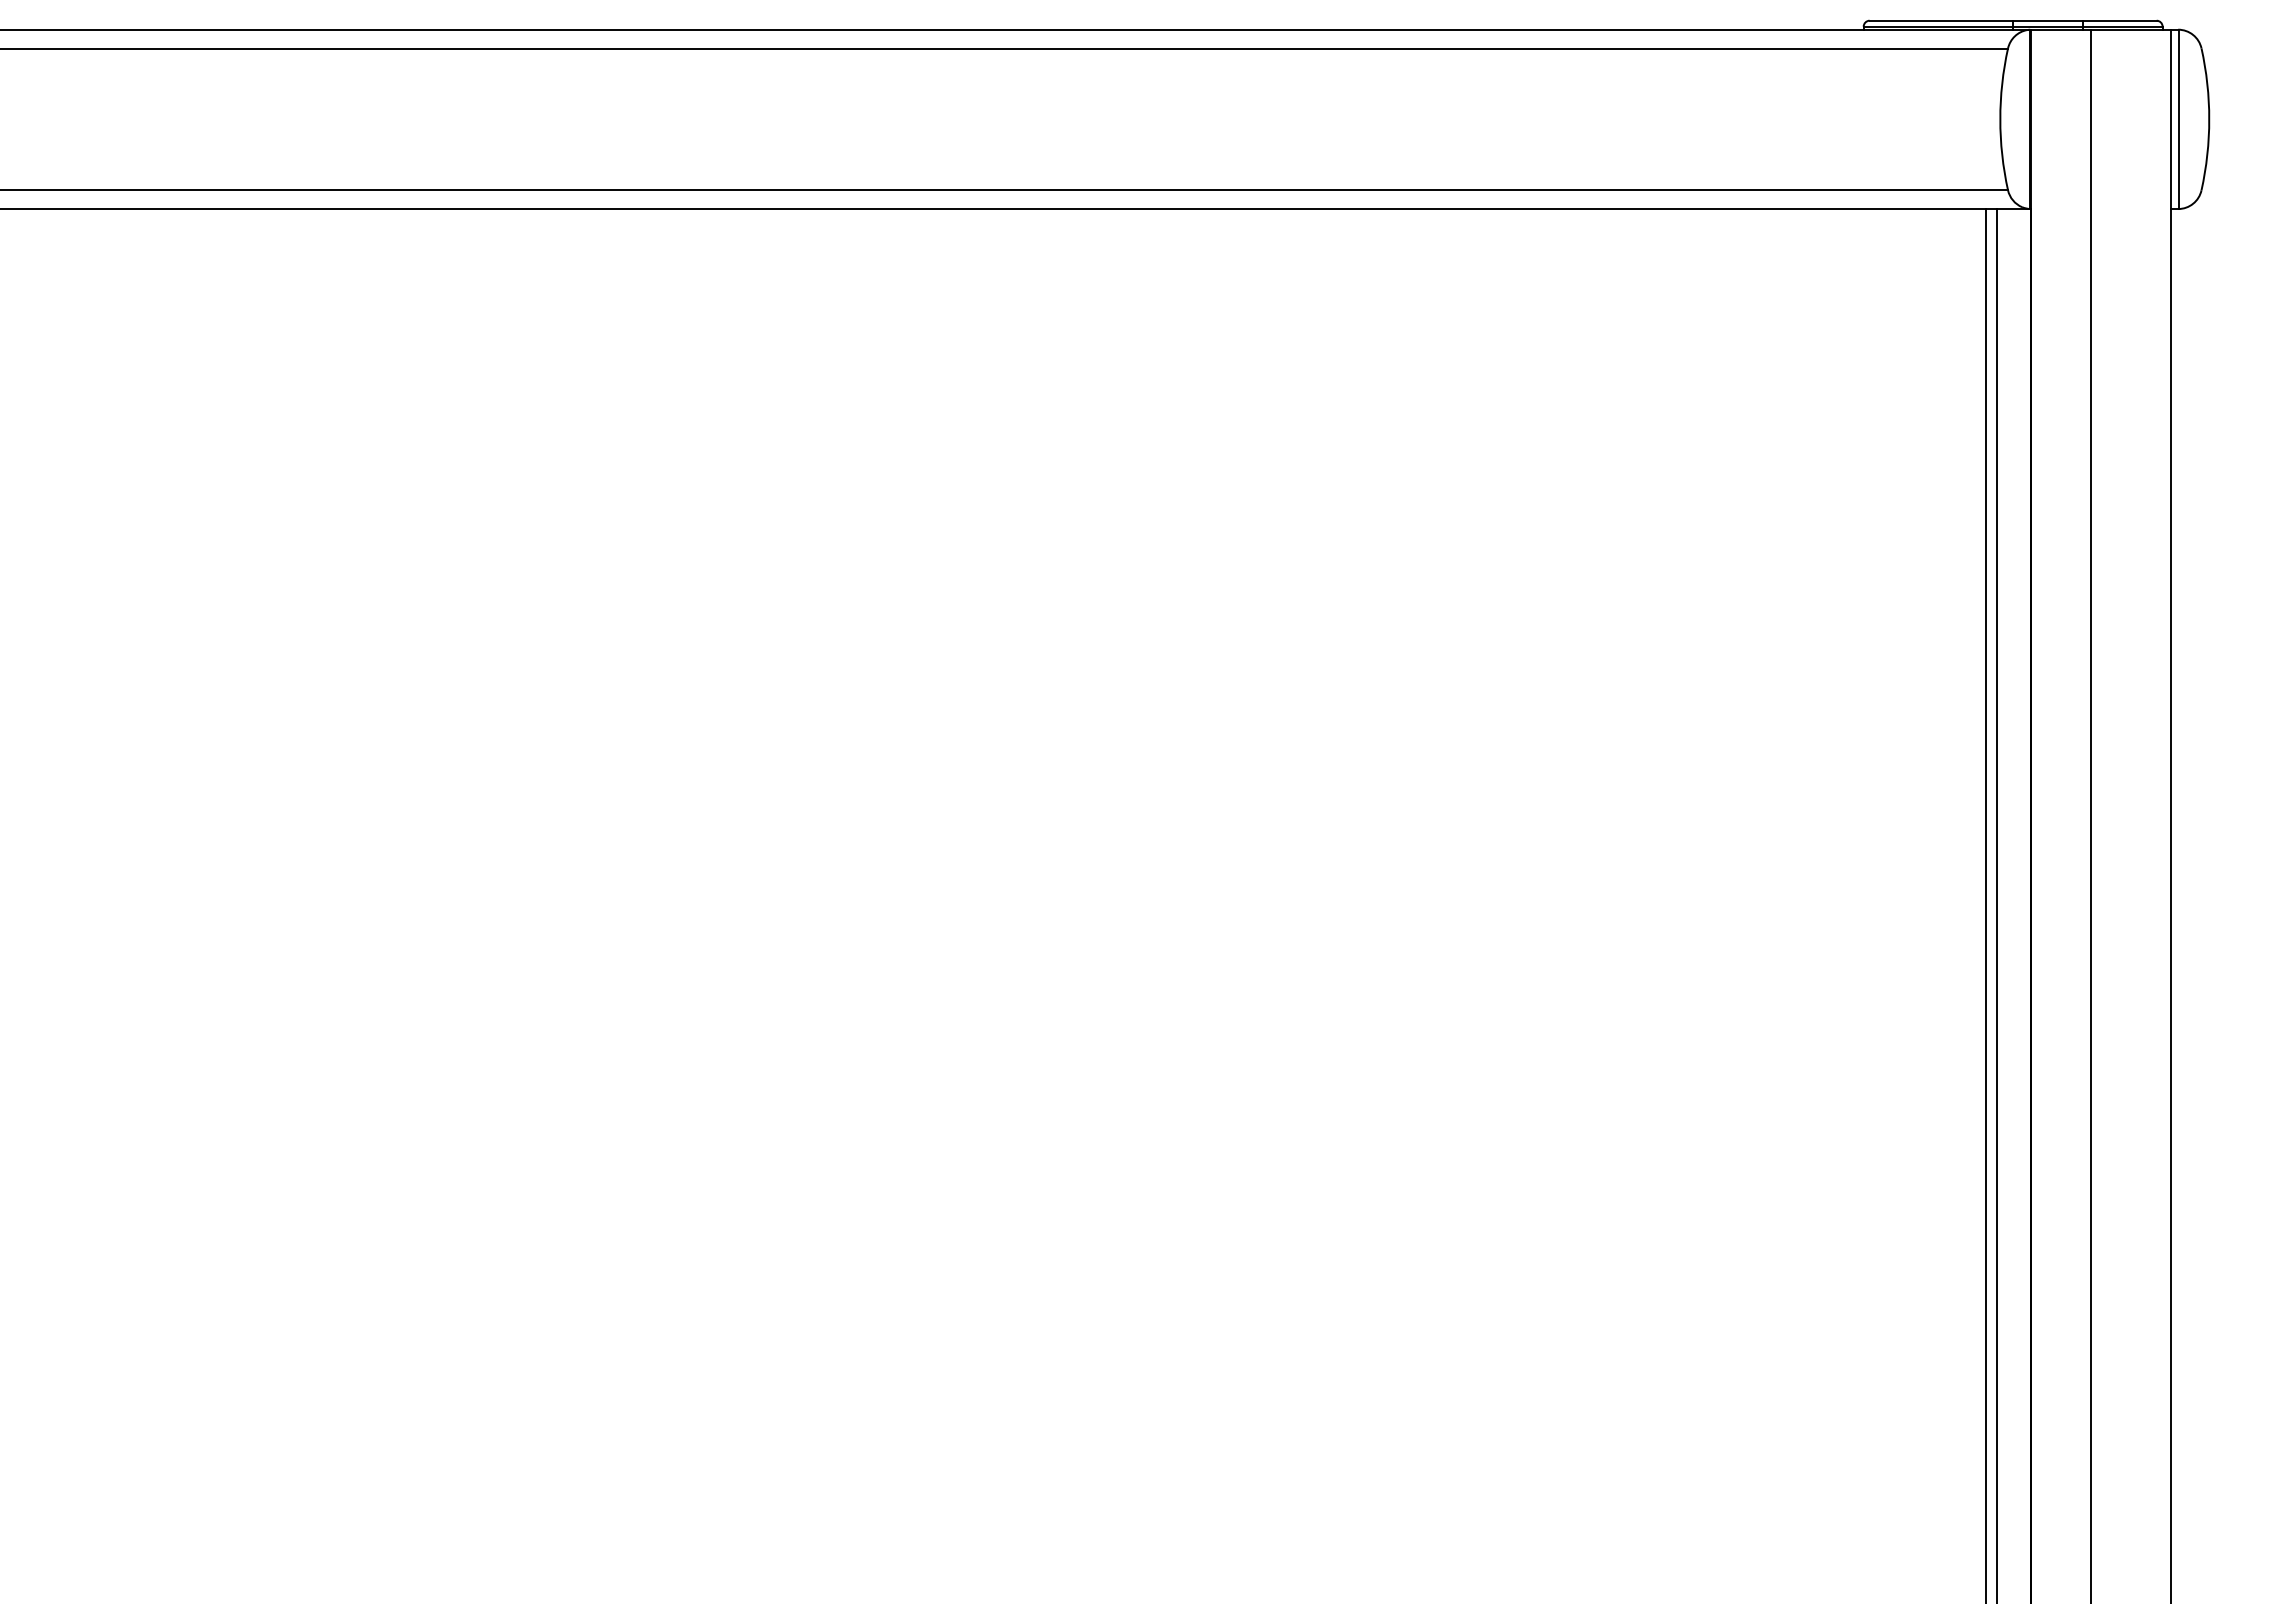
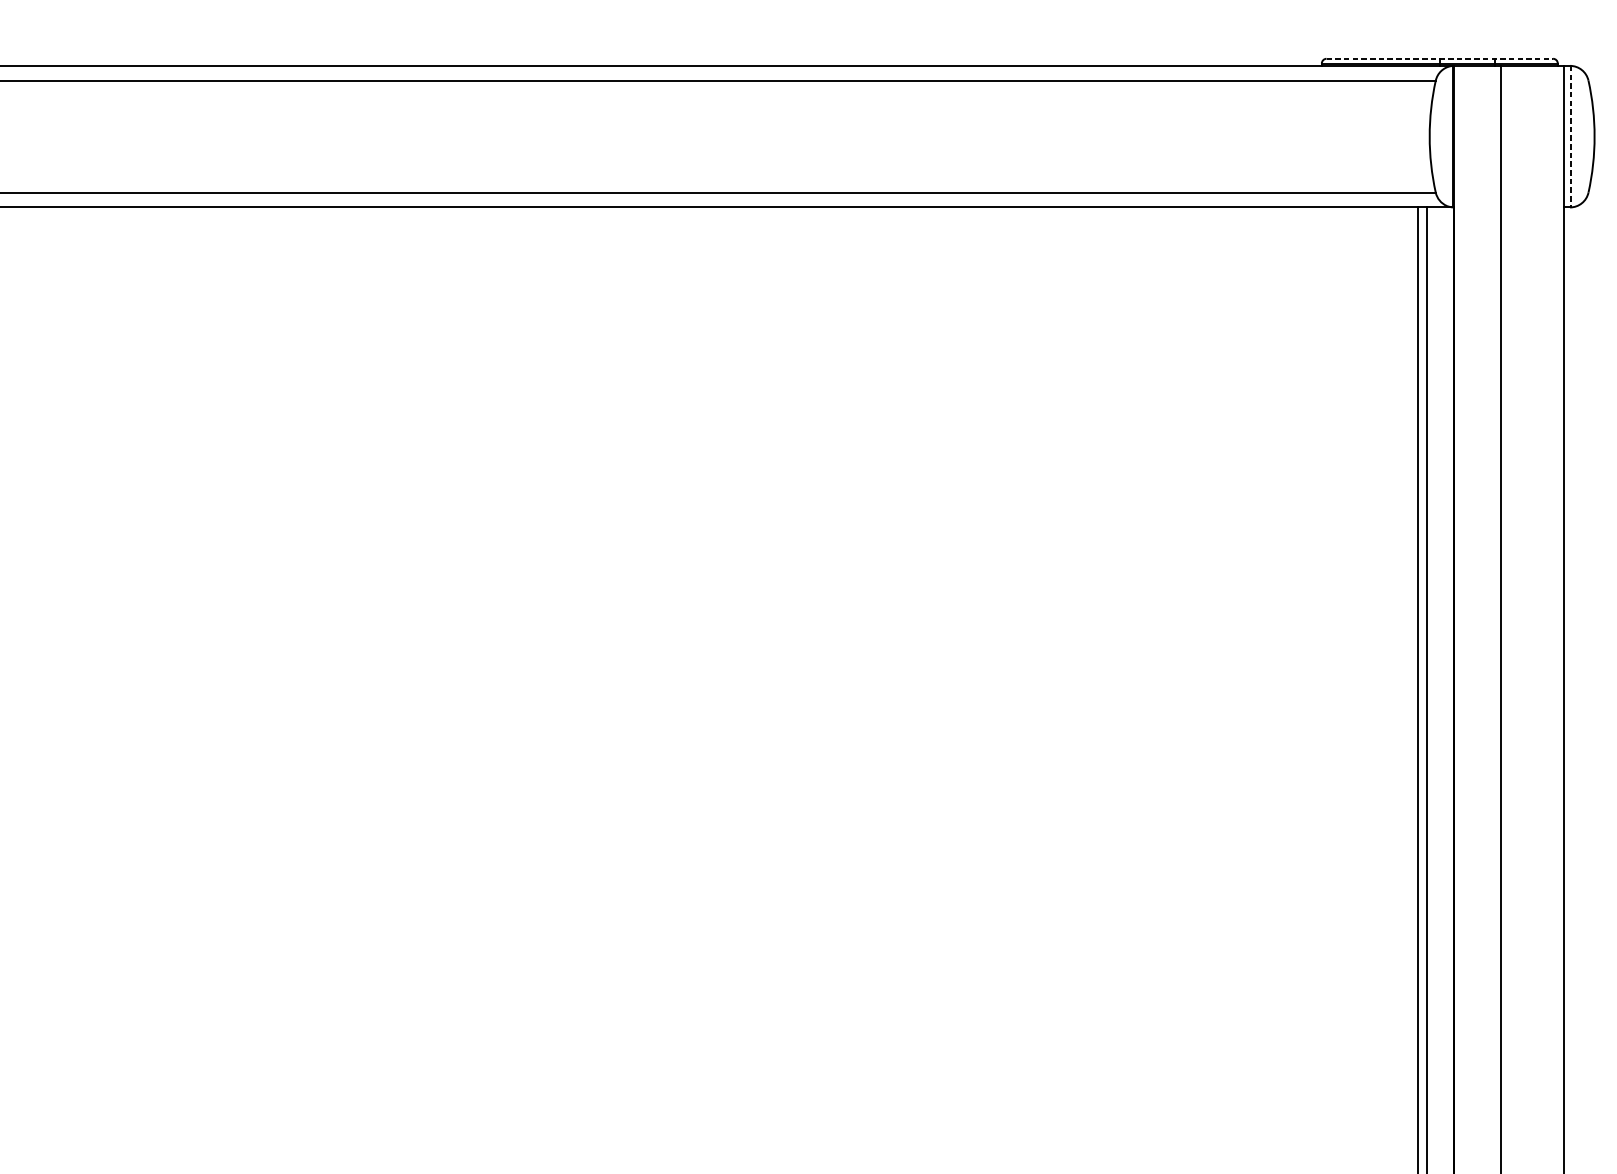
line: (2013, 20) -> (1440, 58), solid -> dashed
line: (2179, 119) -> (1571, 136), solid -> dashed

